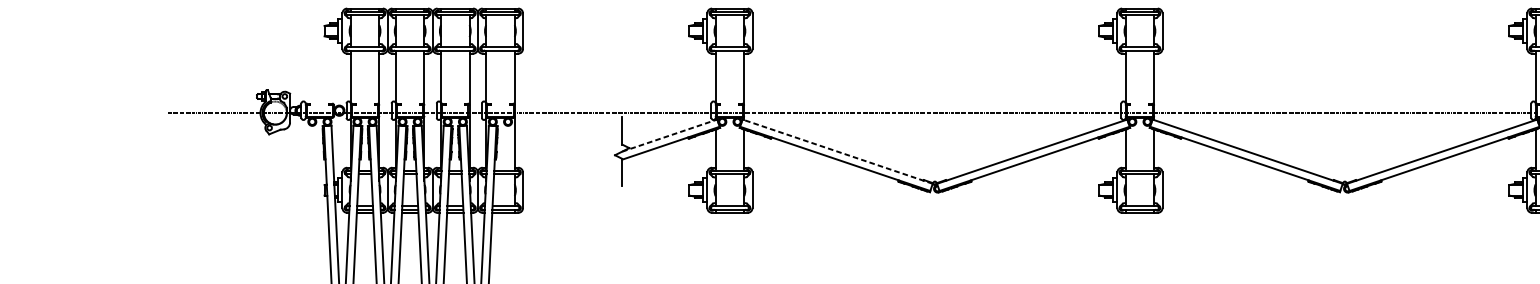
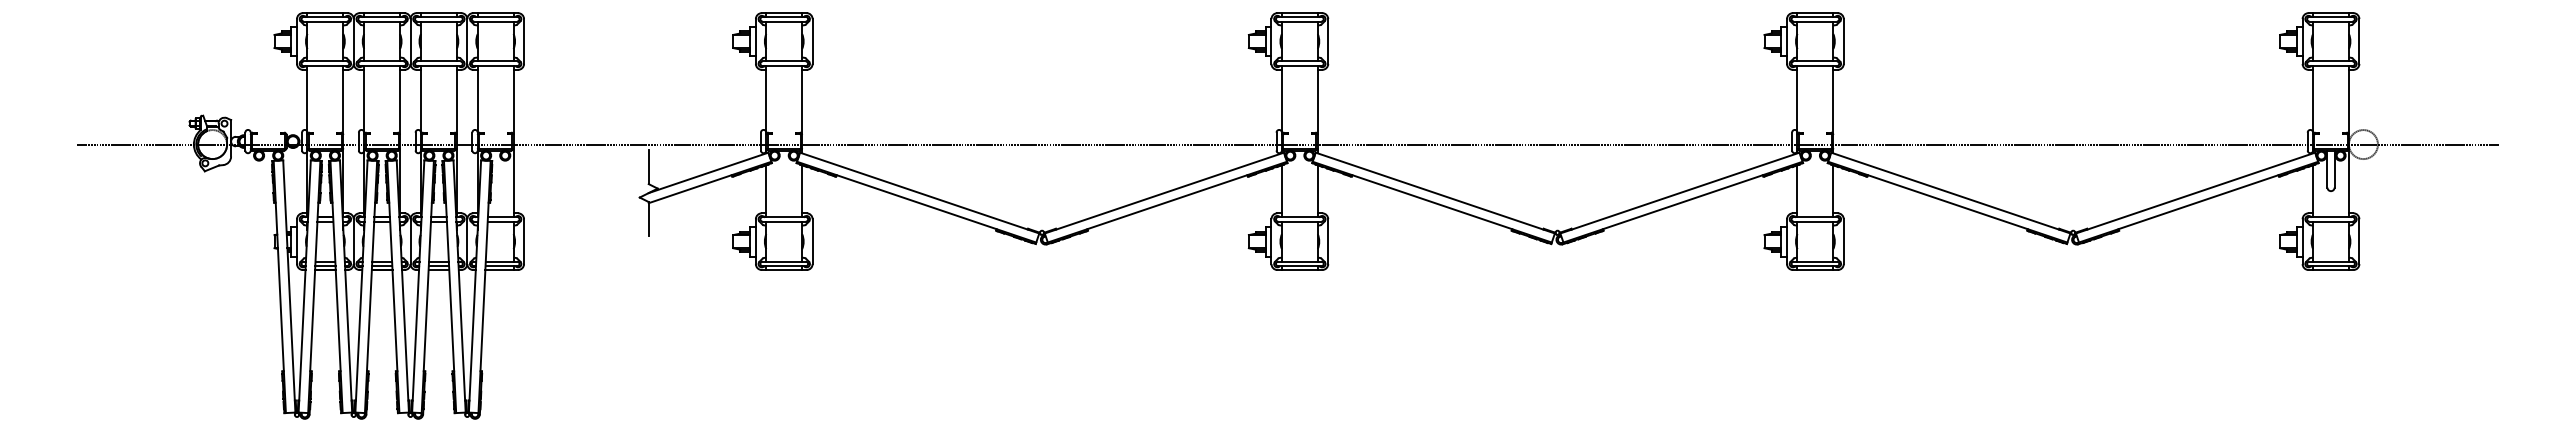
line: (670, 135) -> (709, 172), dashed -> solid
line: (837, 151) -> (919, 192), dashed -> solid

